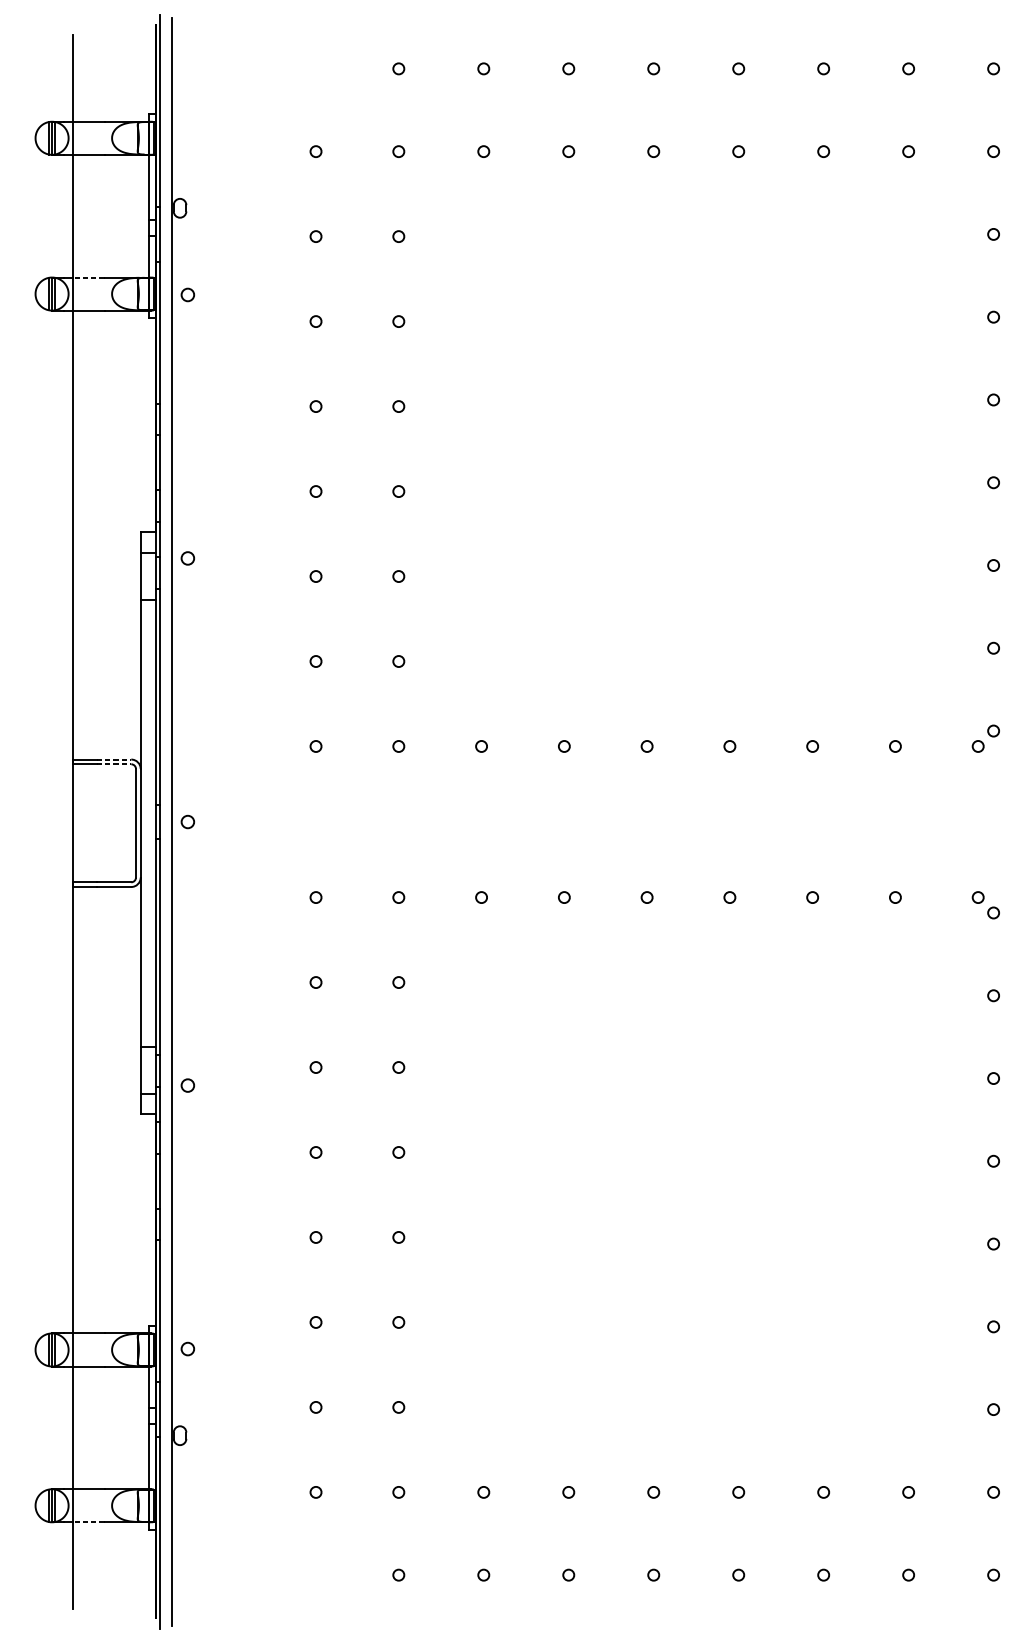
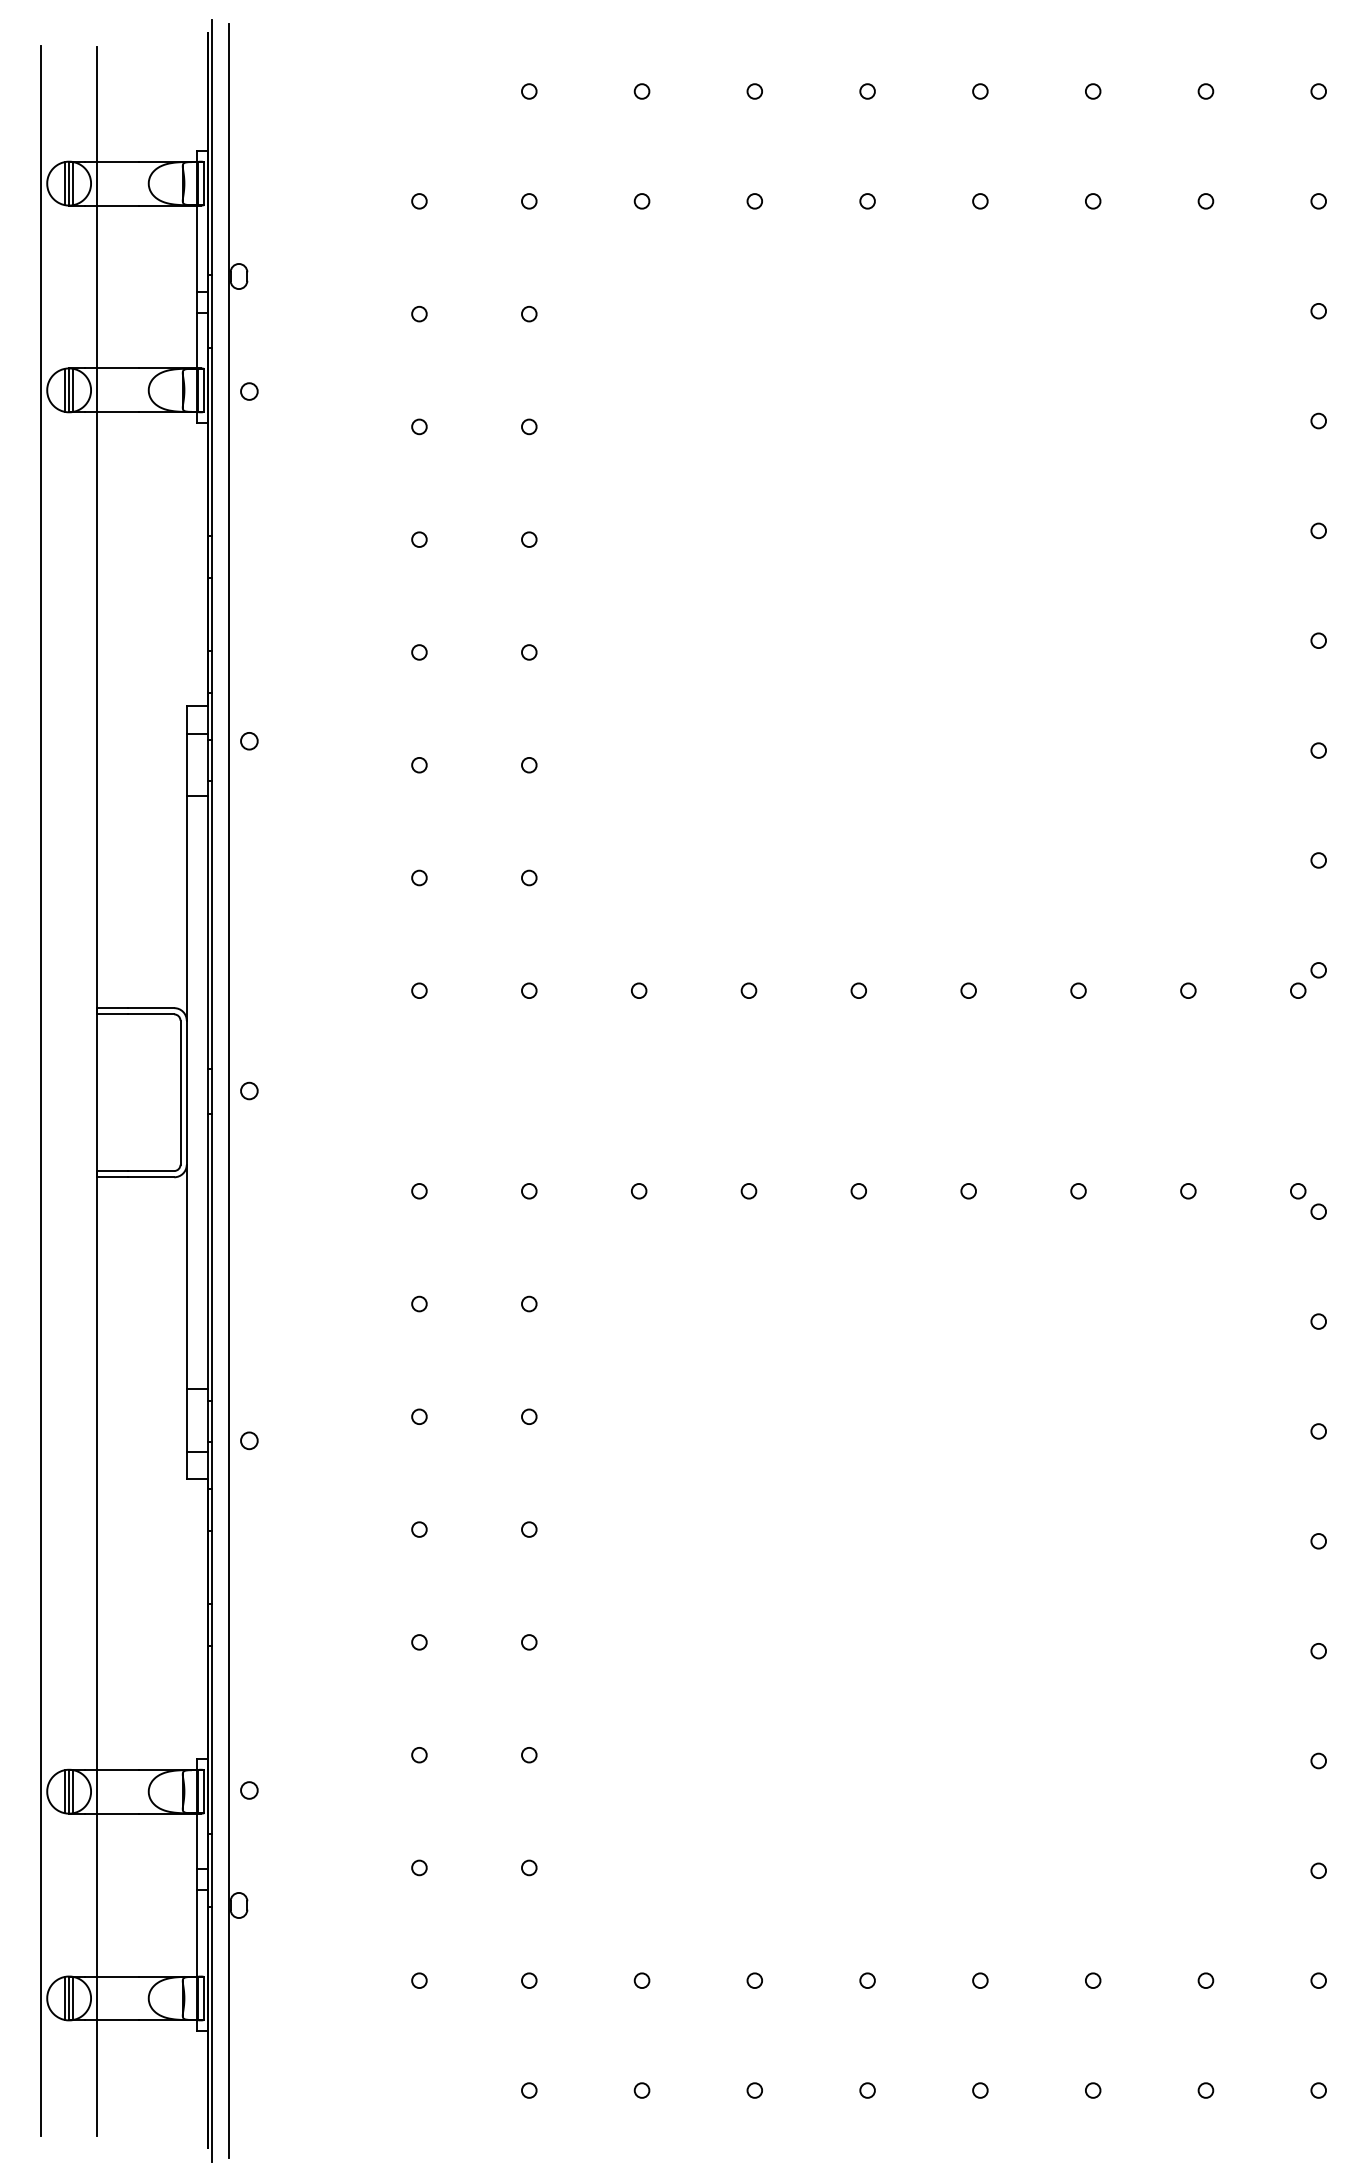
line: (89, 277) -> (118, 368), dashed -> solid
line: (114, 759) -> (151, 1008), dashed -> solid
line: (114, 764) -> (151, 1014), dashed -> solid
line: (30, 821) -> (40, 1090), added
line: (89, 1522) -> (118, 2020), dashed -> solid

